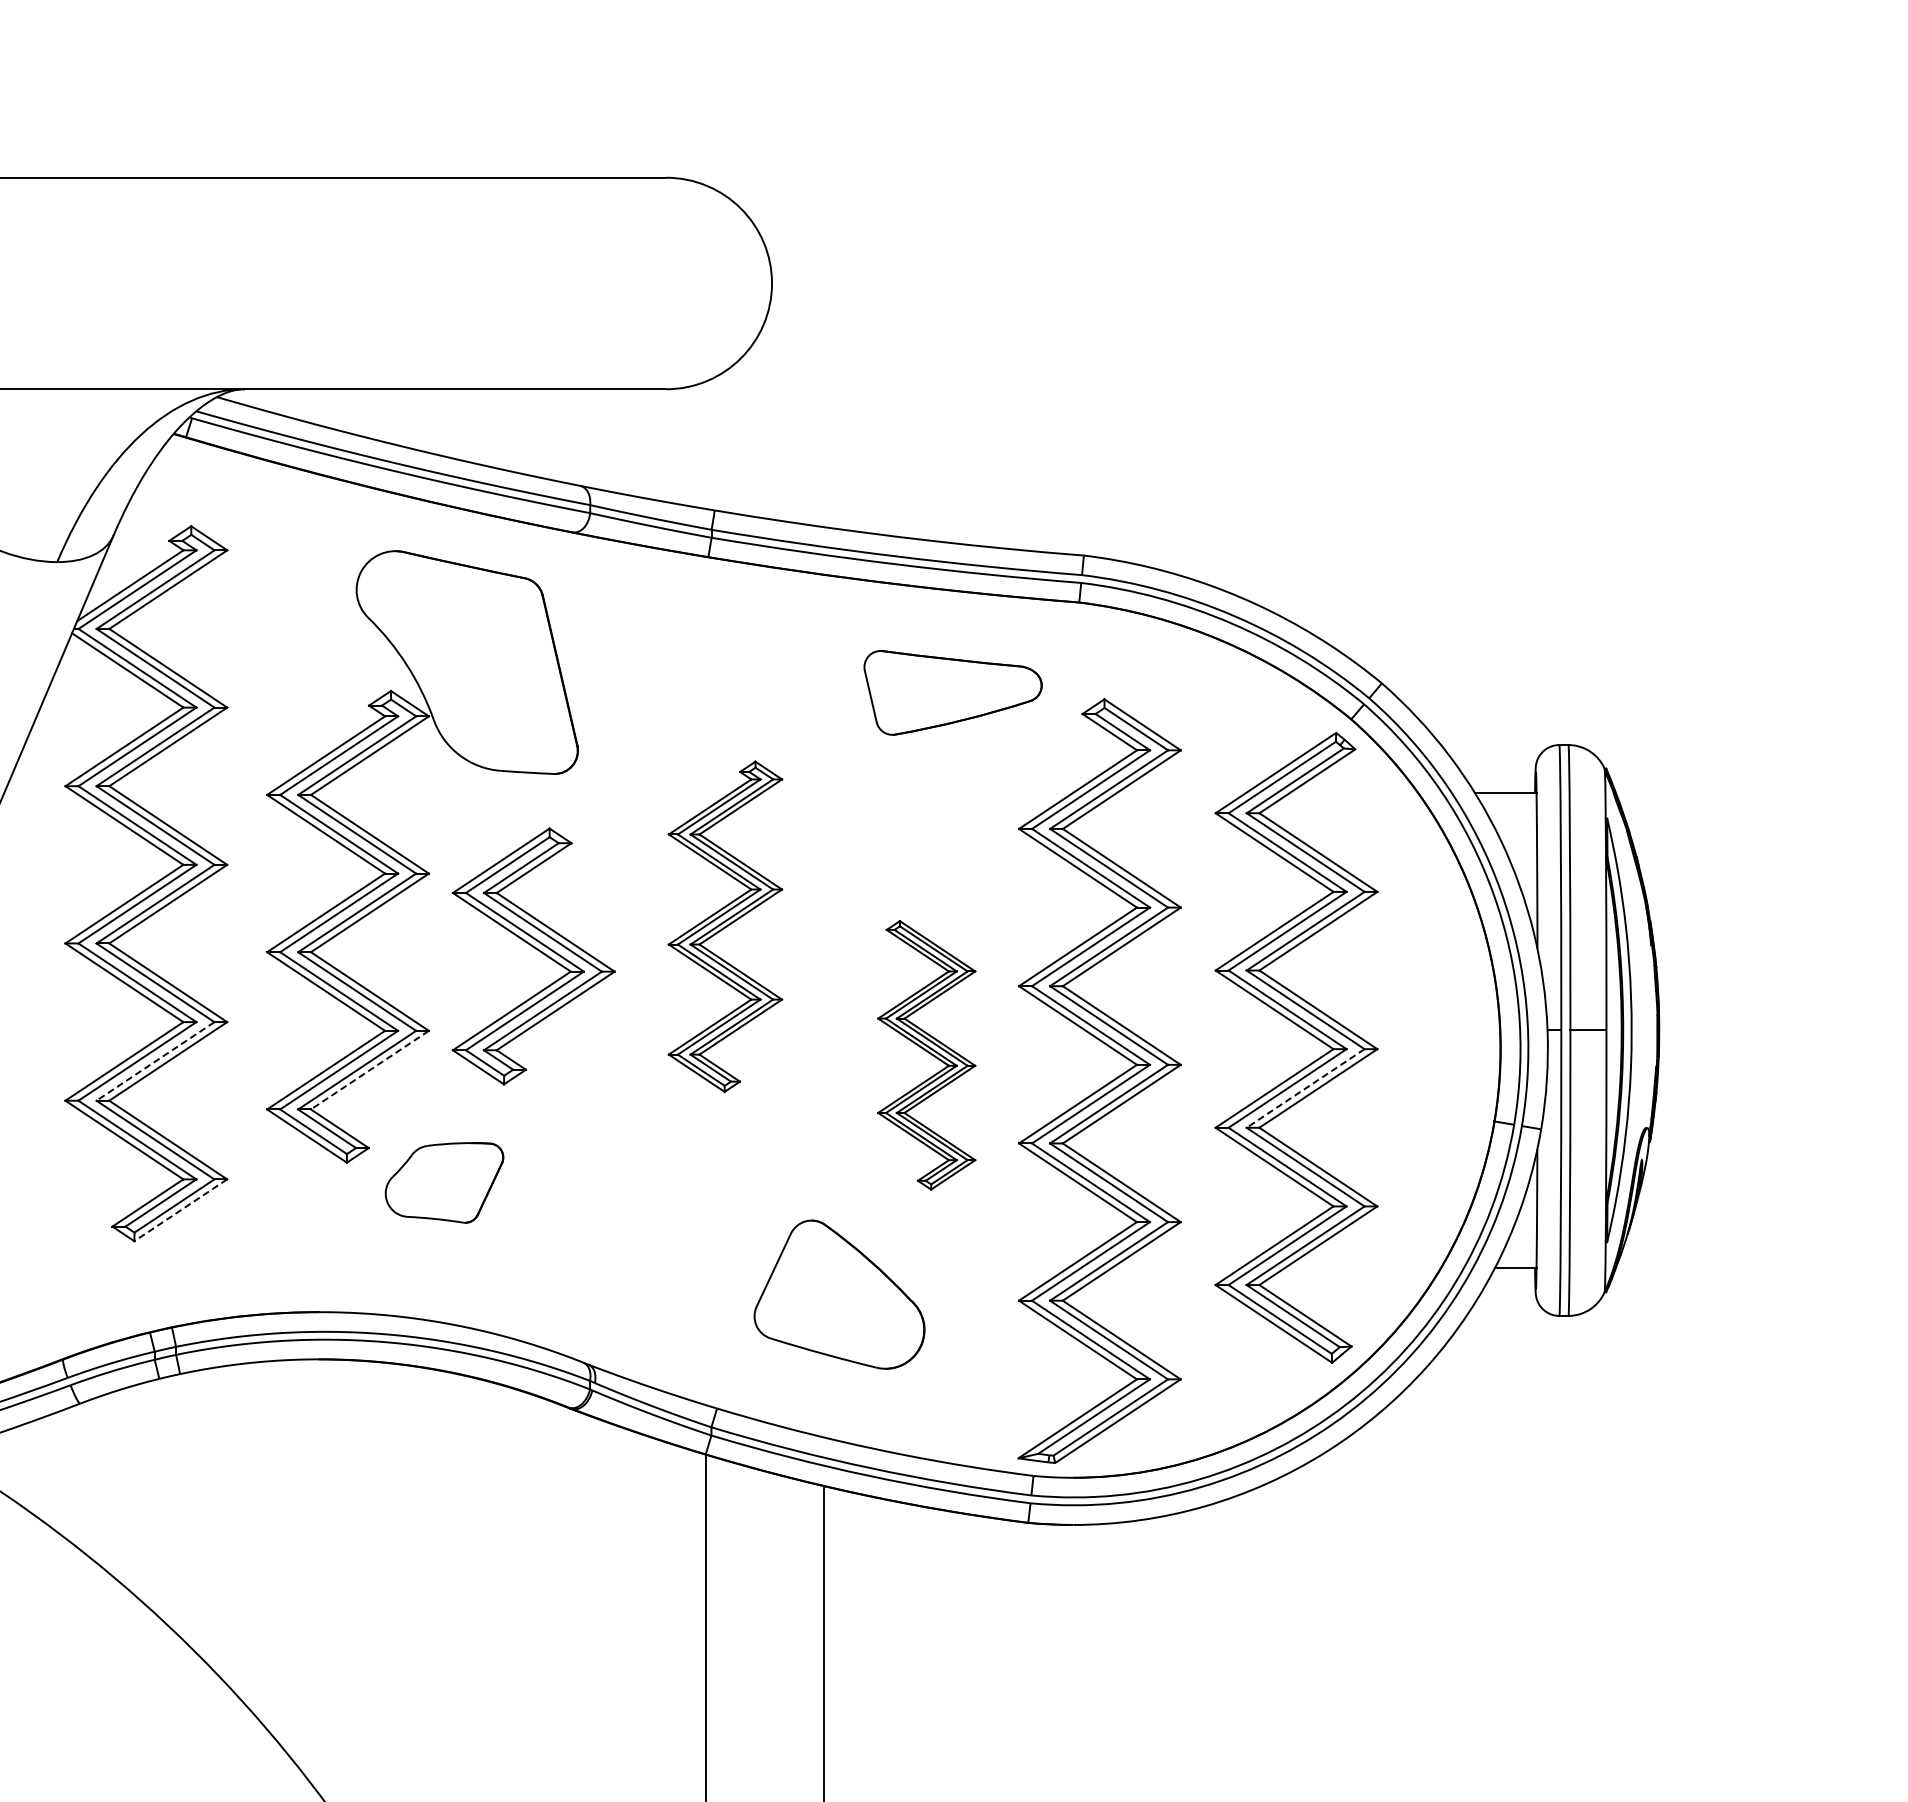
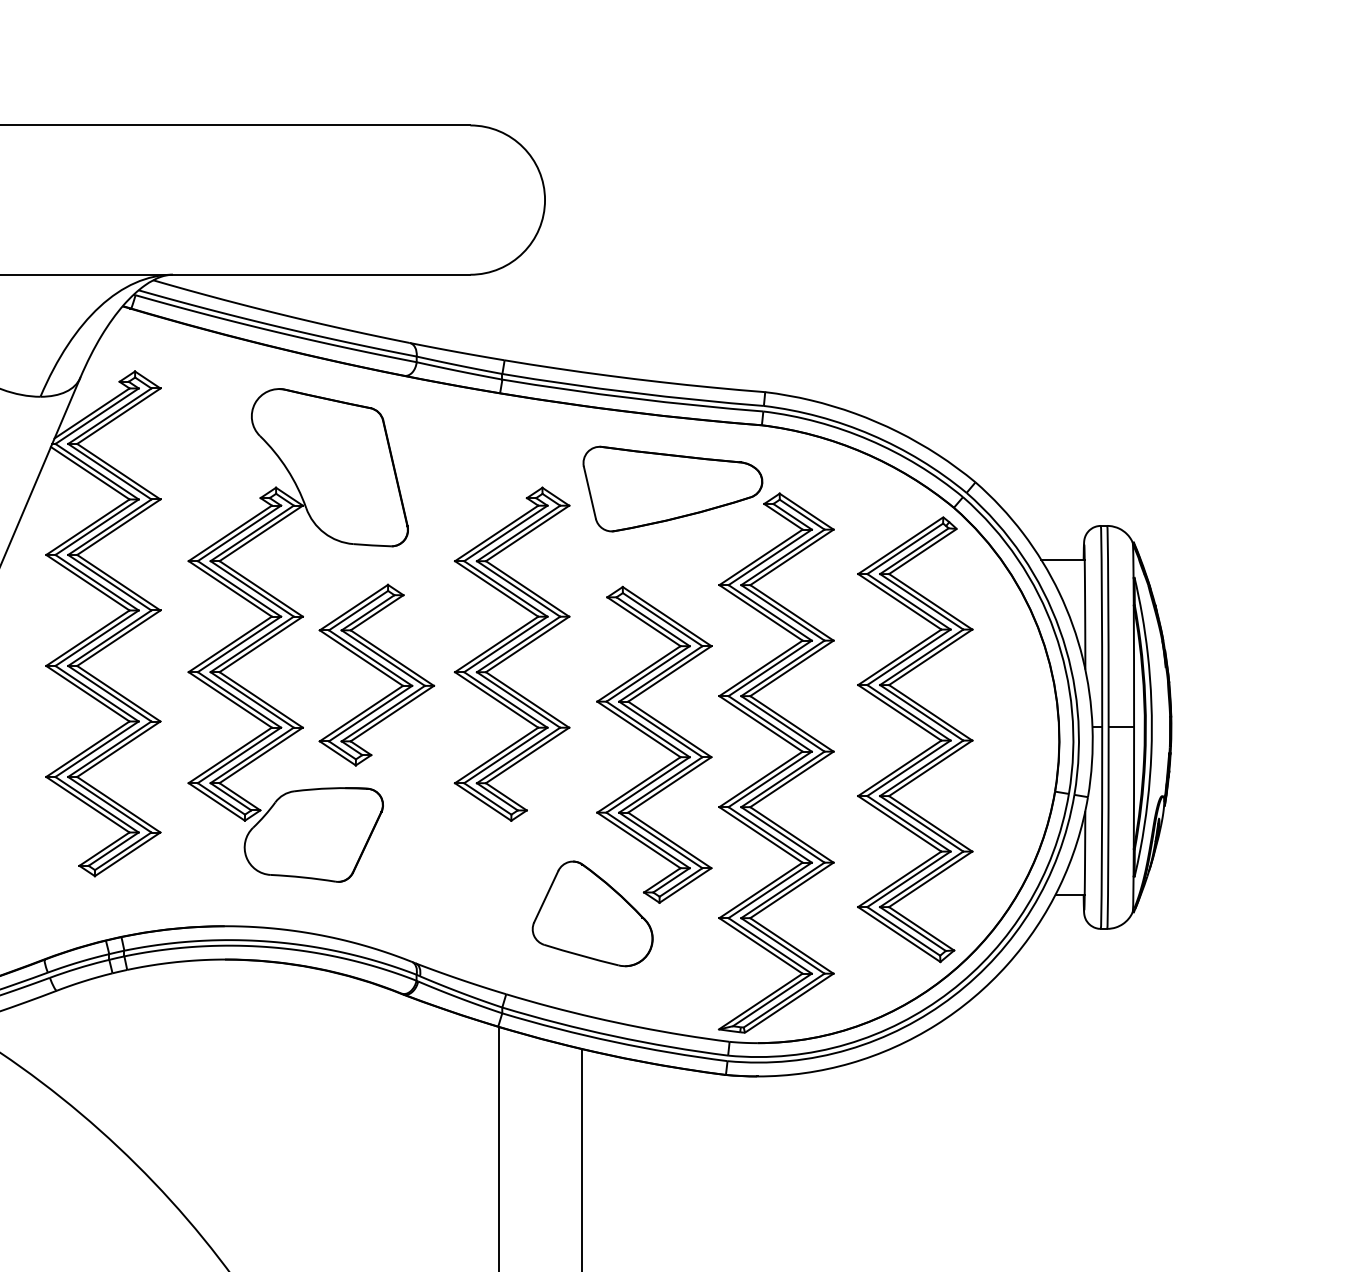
part: (952, 692) -> (672, 488), size x1.43
part: (725, 926) -> (512, 654), size x1.43
part: (926, 1055) -> (654, 745), size x1.67
line: (155, 1061) -> (109, 749), dashed -> solid
line: (369, 1070) -> (260, 755), dashed -> solid
line: (1305, 1088) -> (921, 768), dashed -> solid
part: (444, 1182) -> (313, 834), size x1.67
line: (180, 1210) -> (127, 854), dashed -> solid

